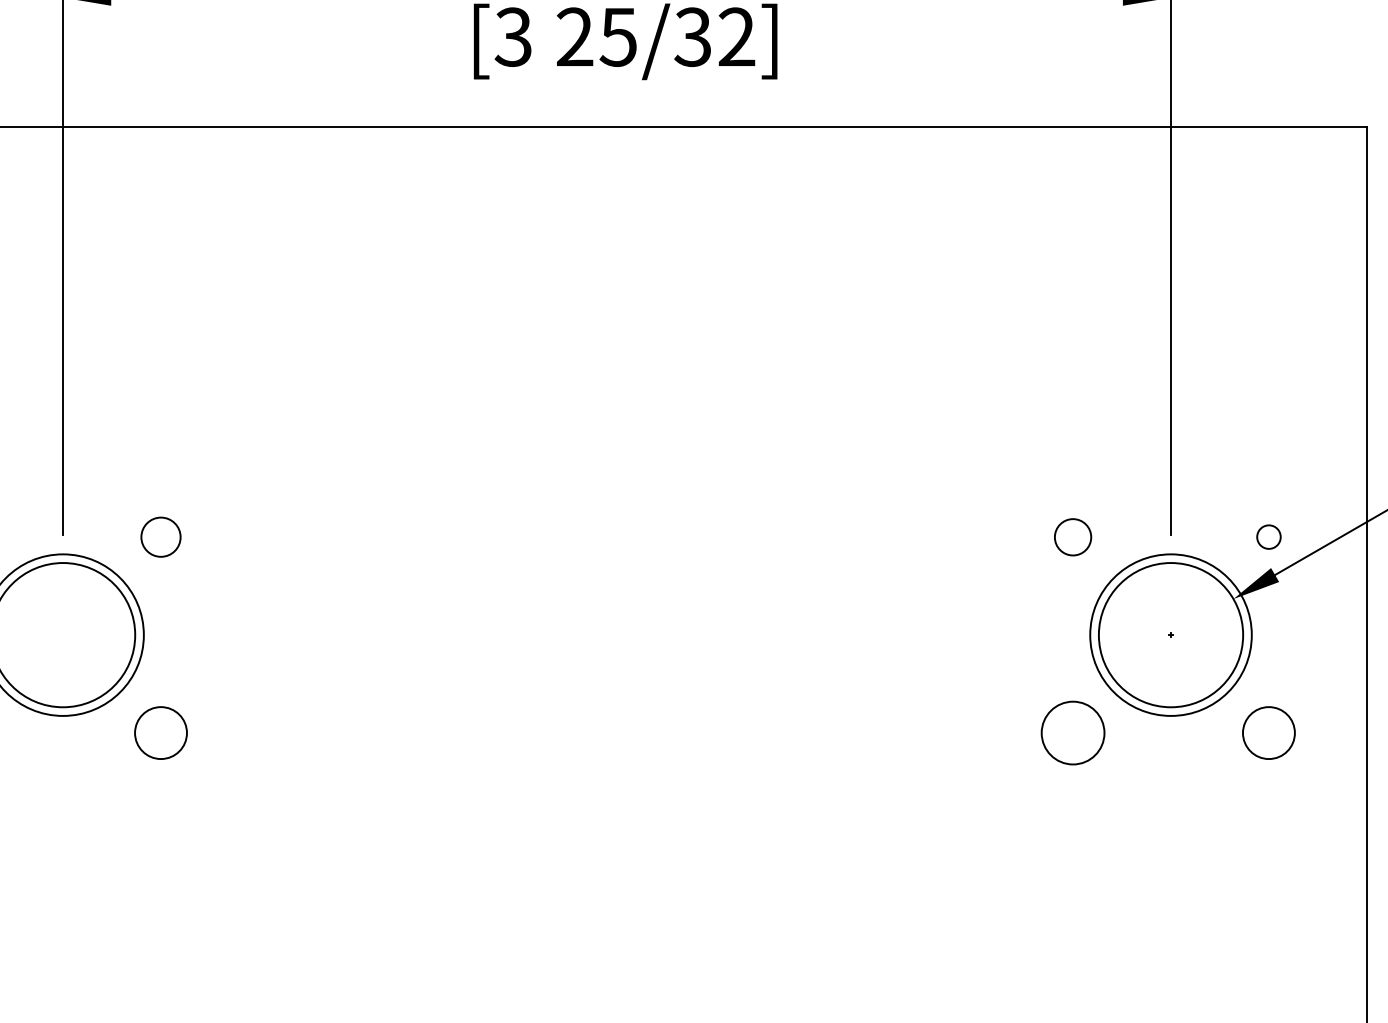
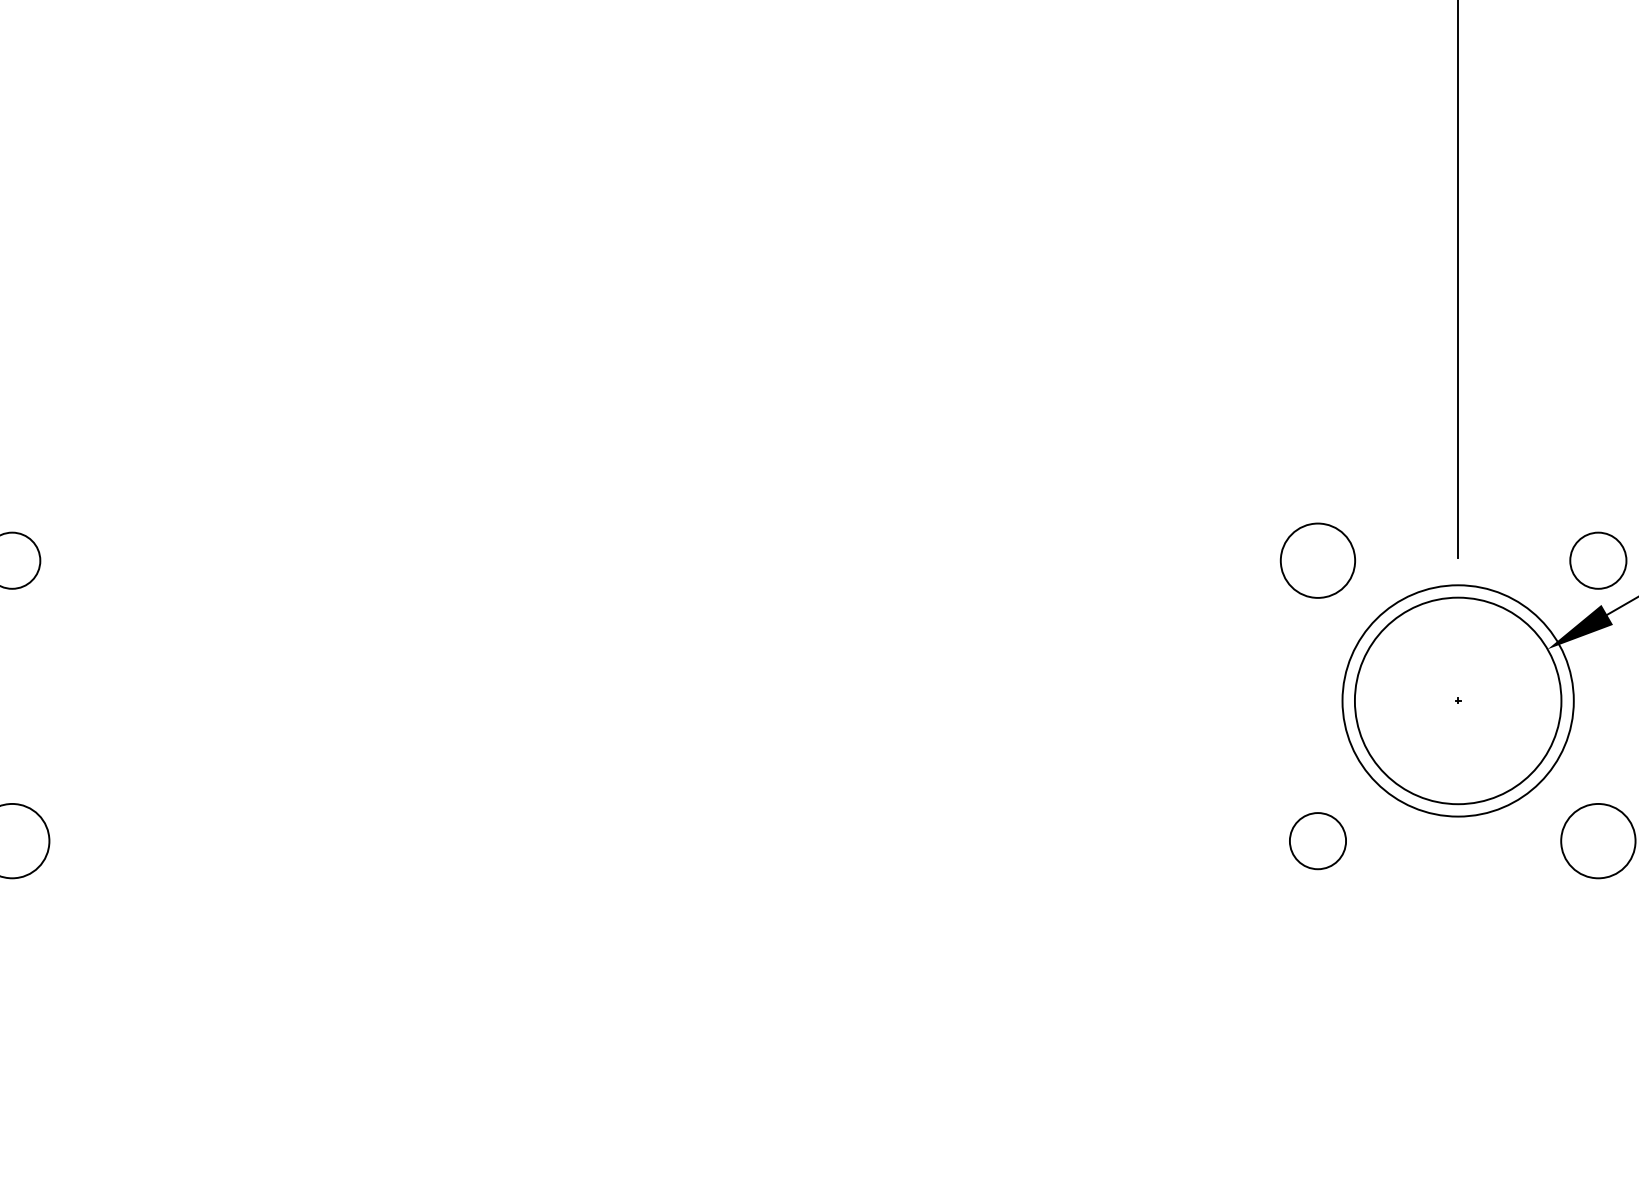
circle: (1268, 536) -> (1597, 559), size x1.67
circle: (1072, 537) -> (1317, 561), size x1.43
circle: (1072, 732) -> (1317, 840), size x0.62

